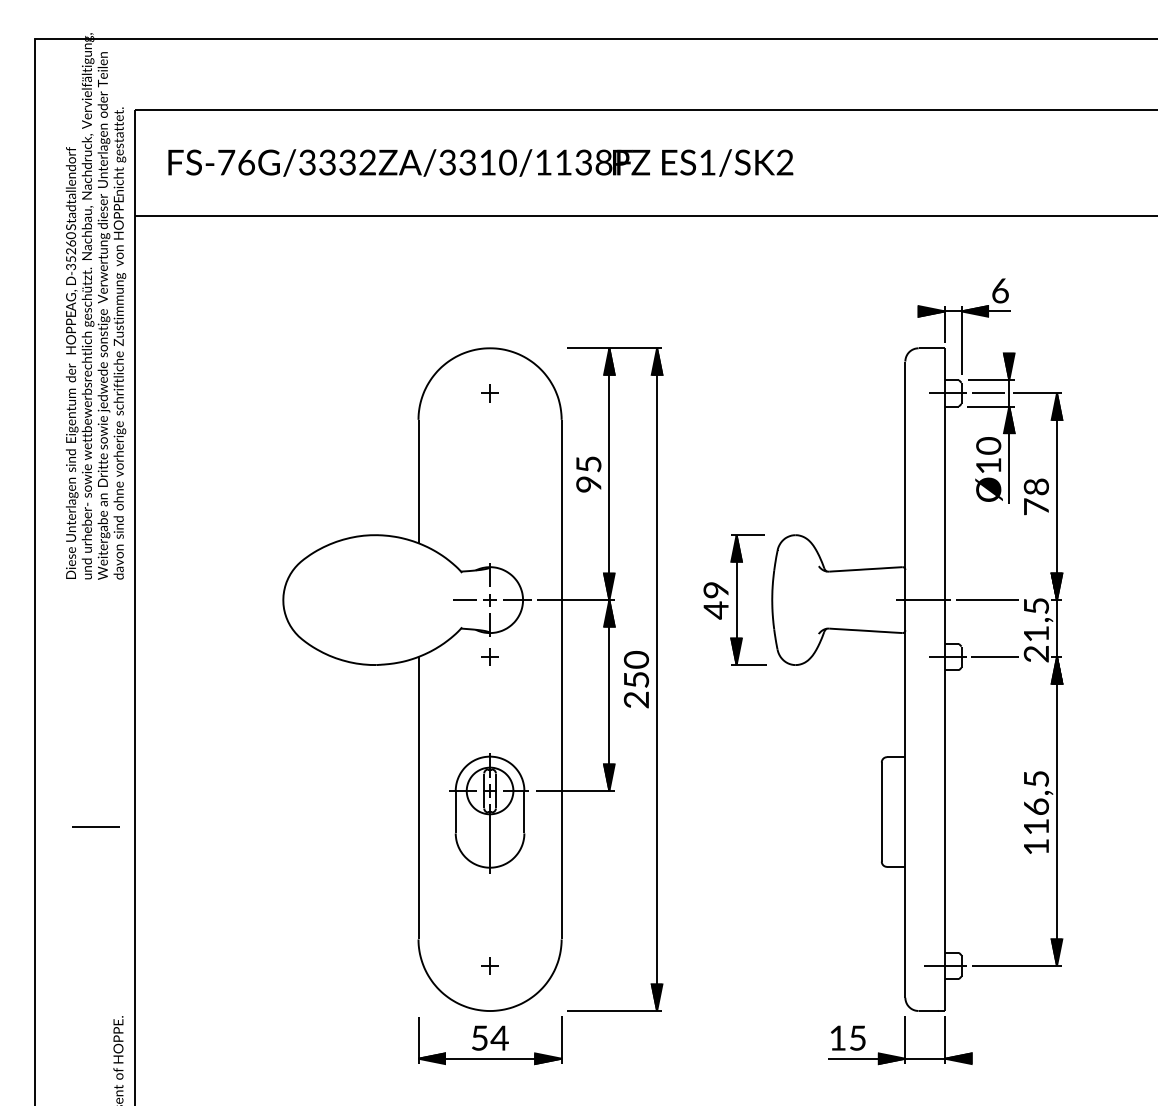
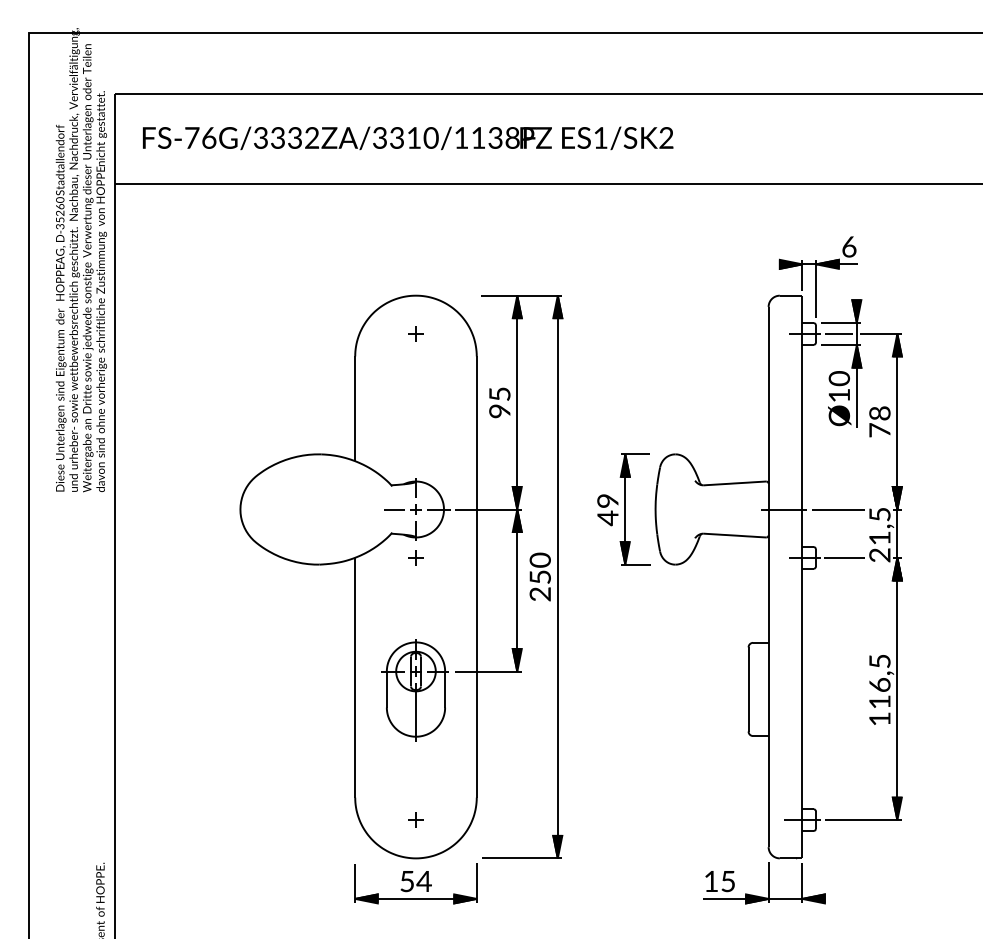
line: (95, 826) -> (80, 701), removed

